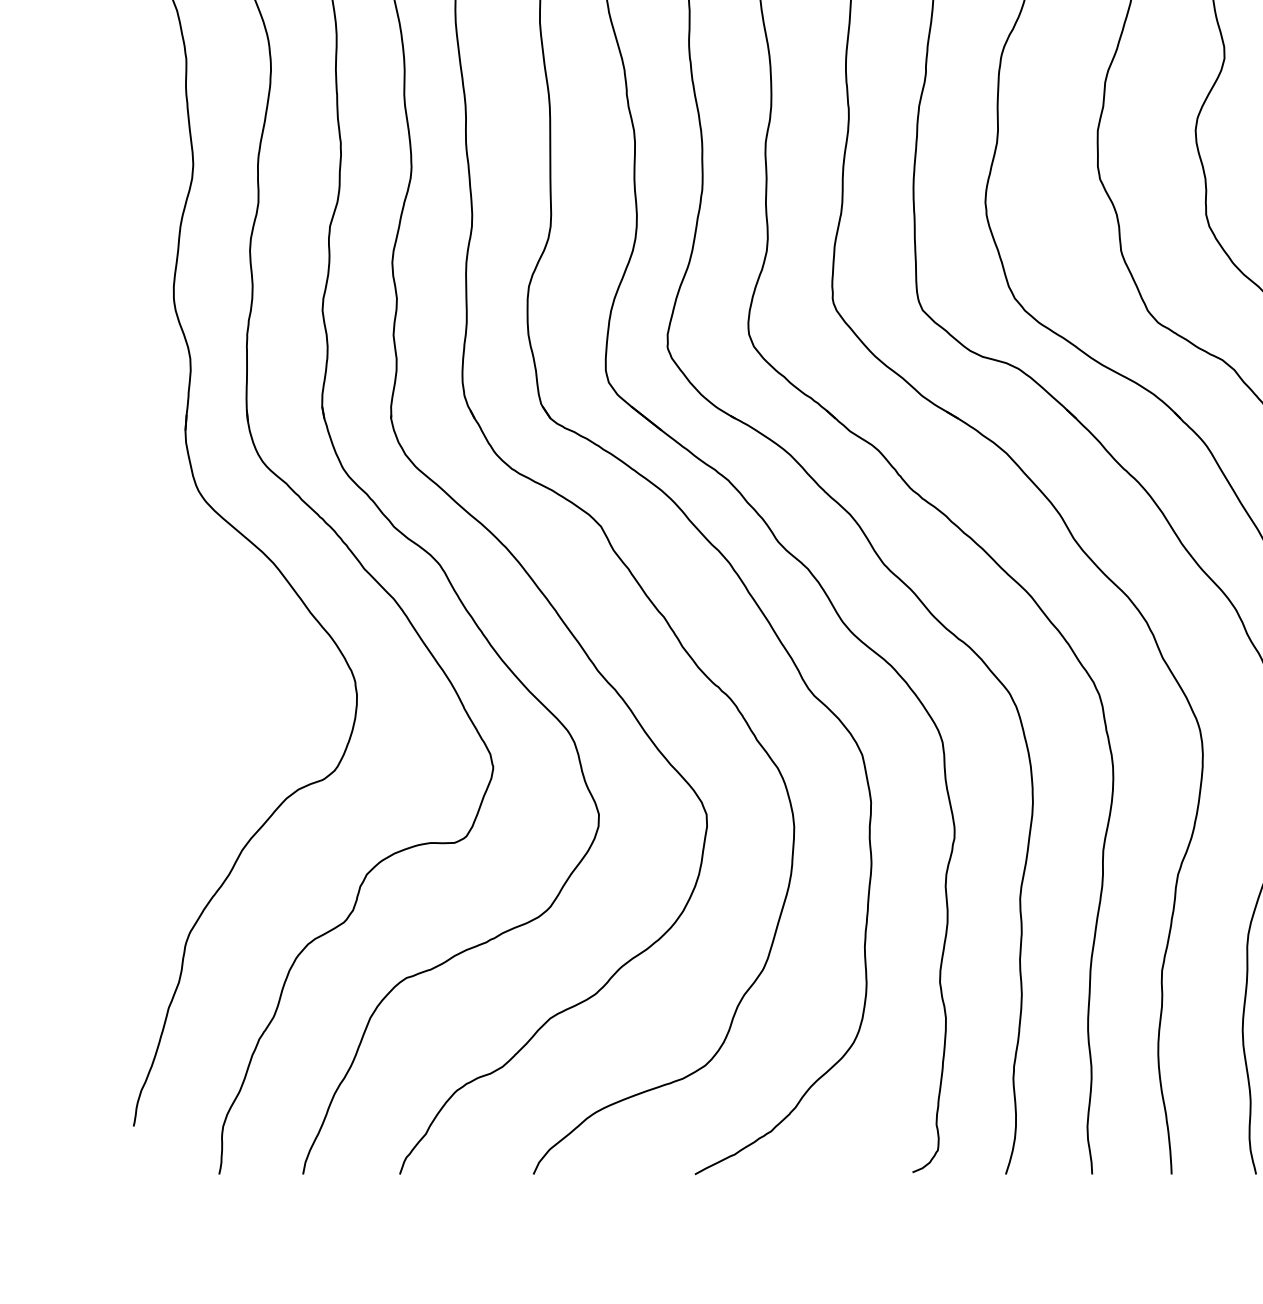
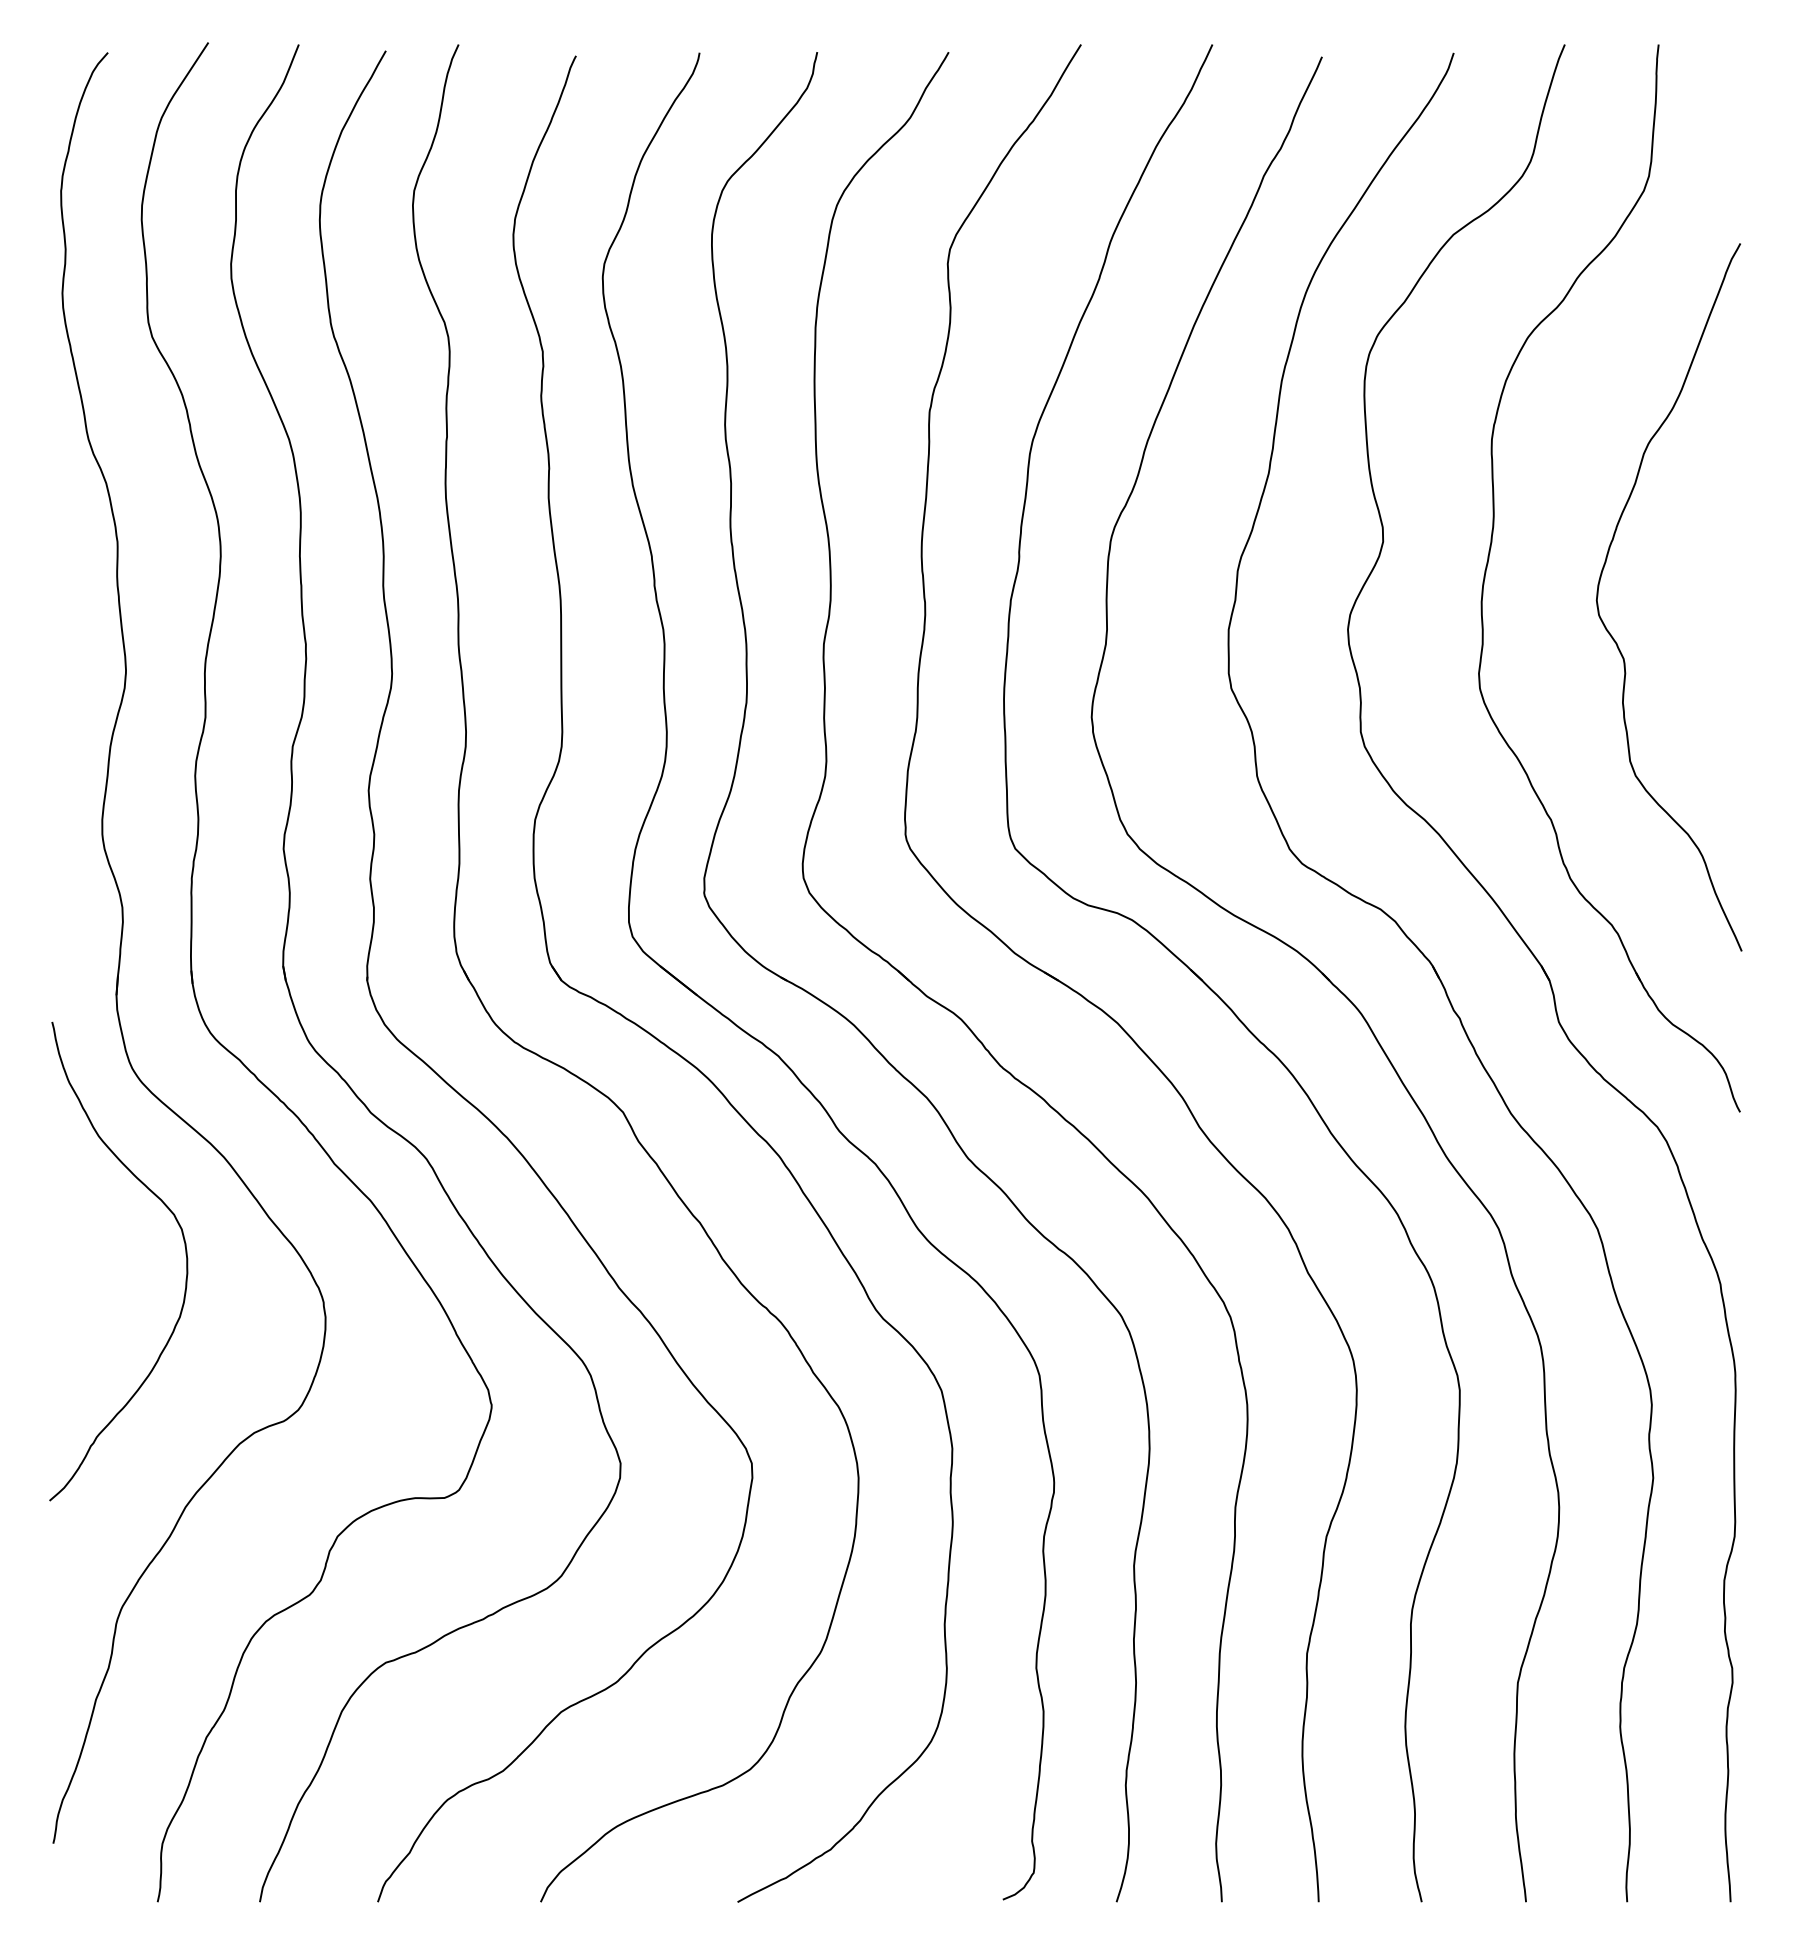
curve: (242, 643) -> (185, 1254), added

